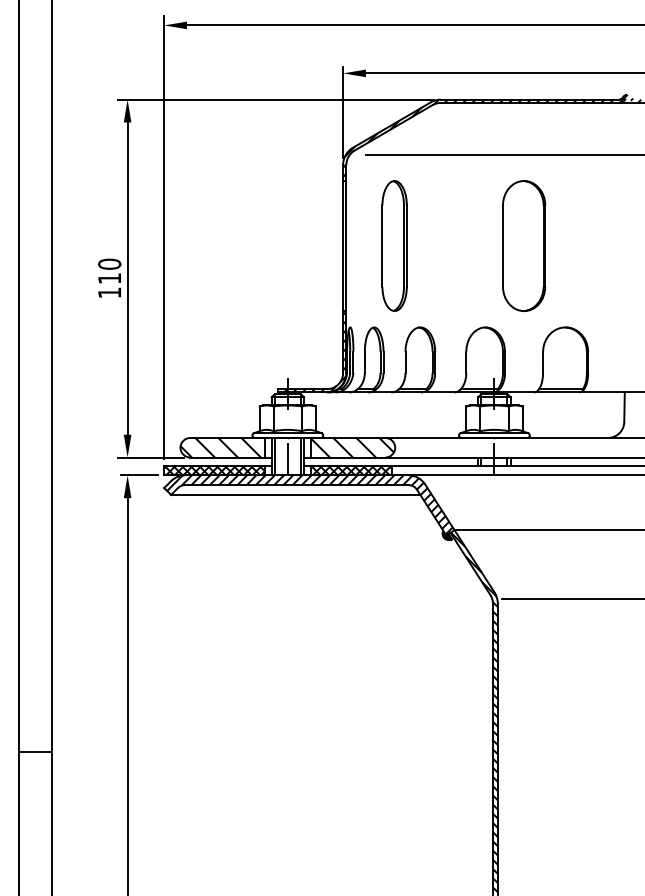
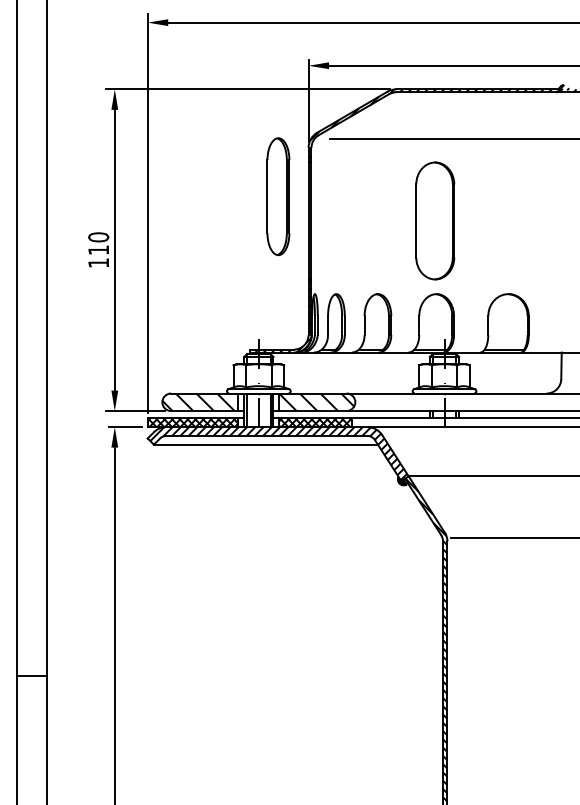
part: (394, 245) -> (278, 196), moved
part: (524, 245) -> (435, 220), moved

